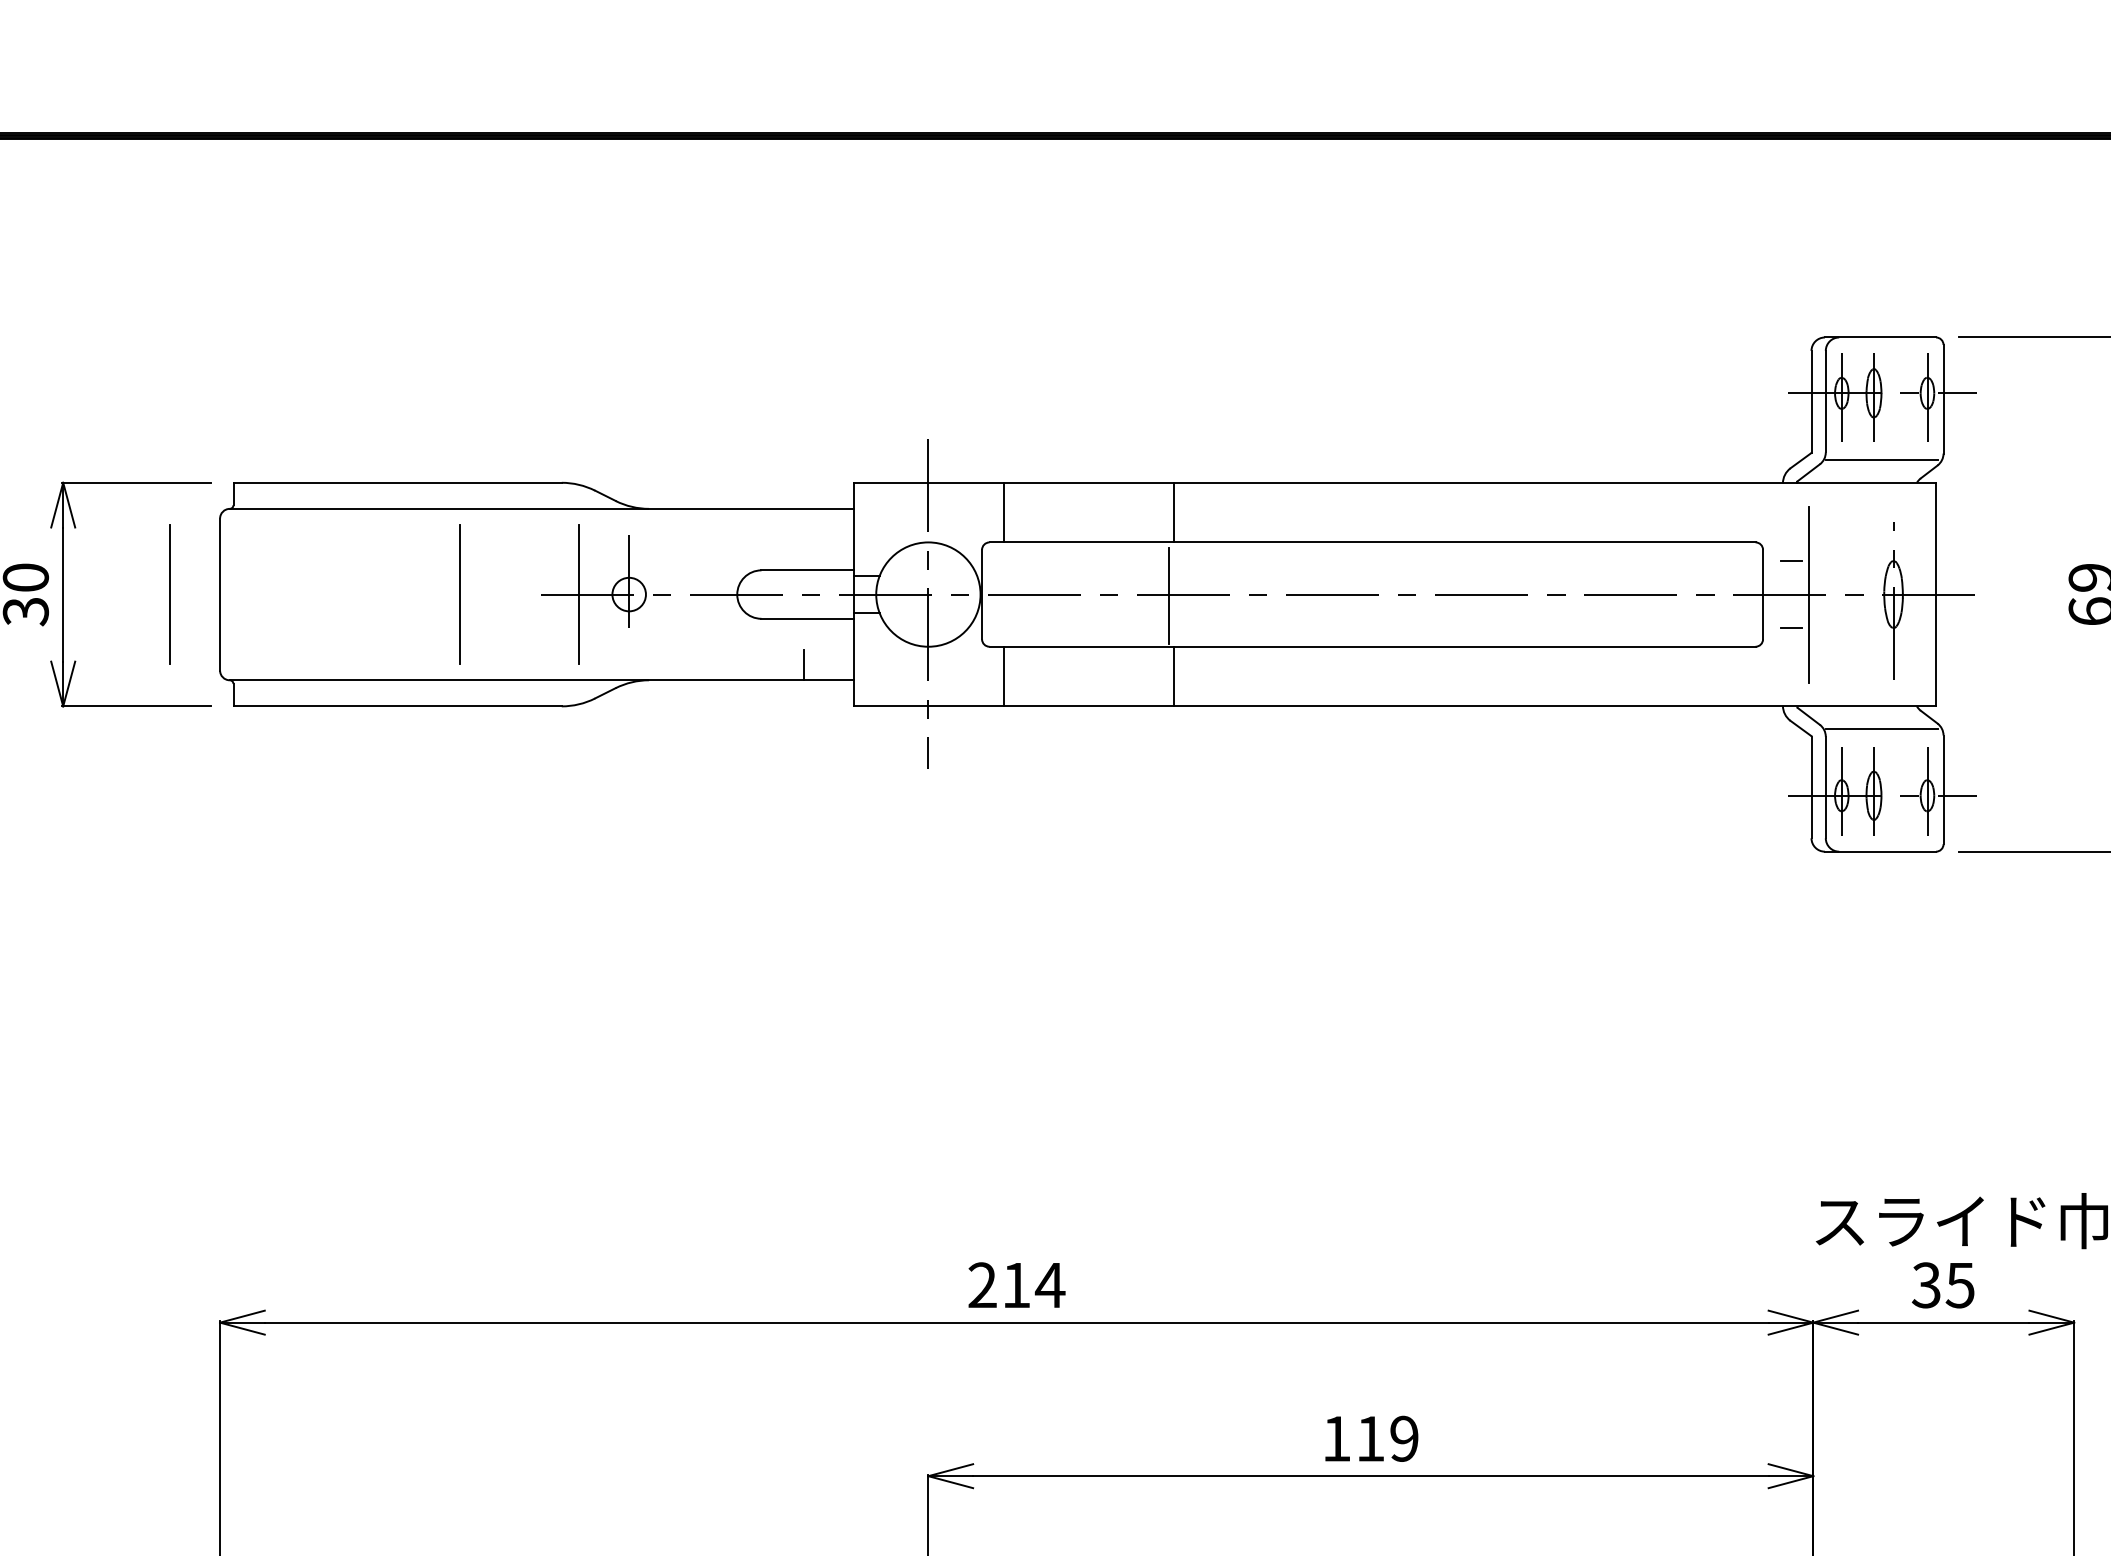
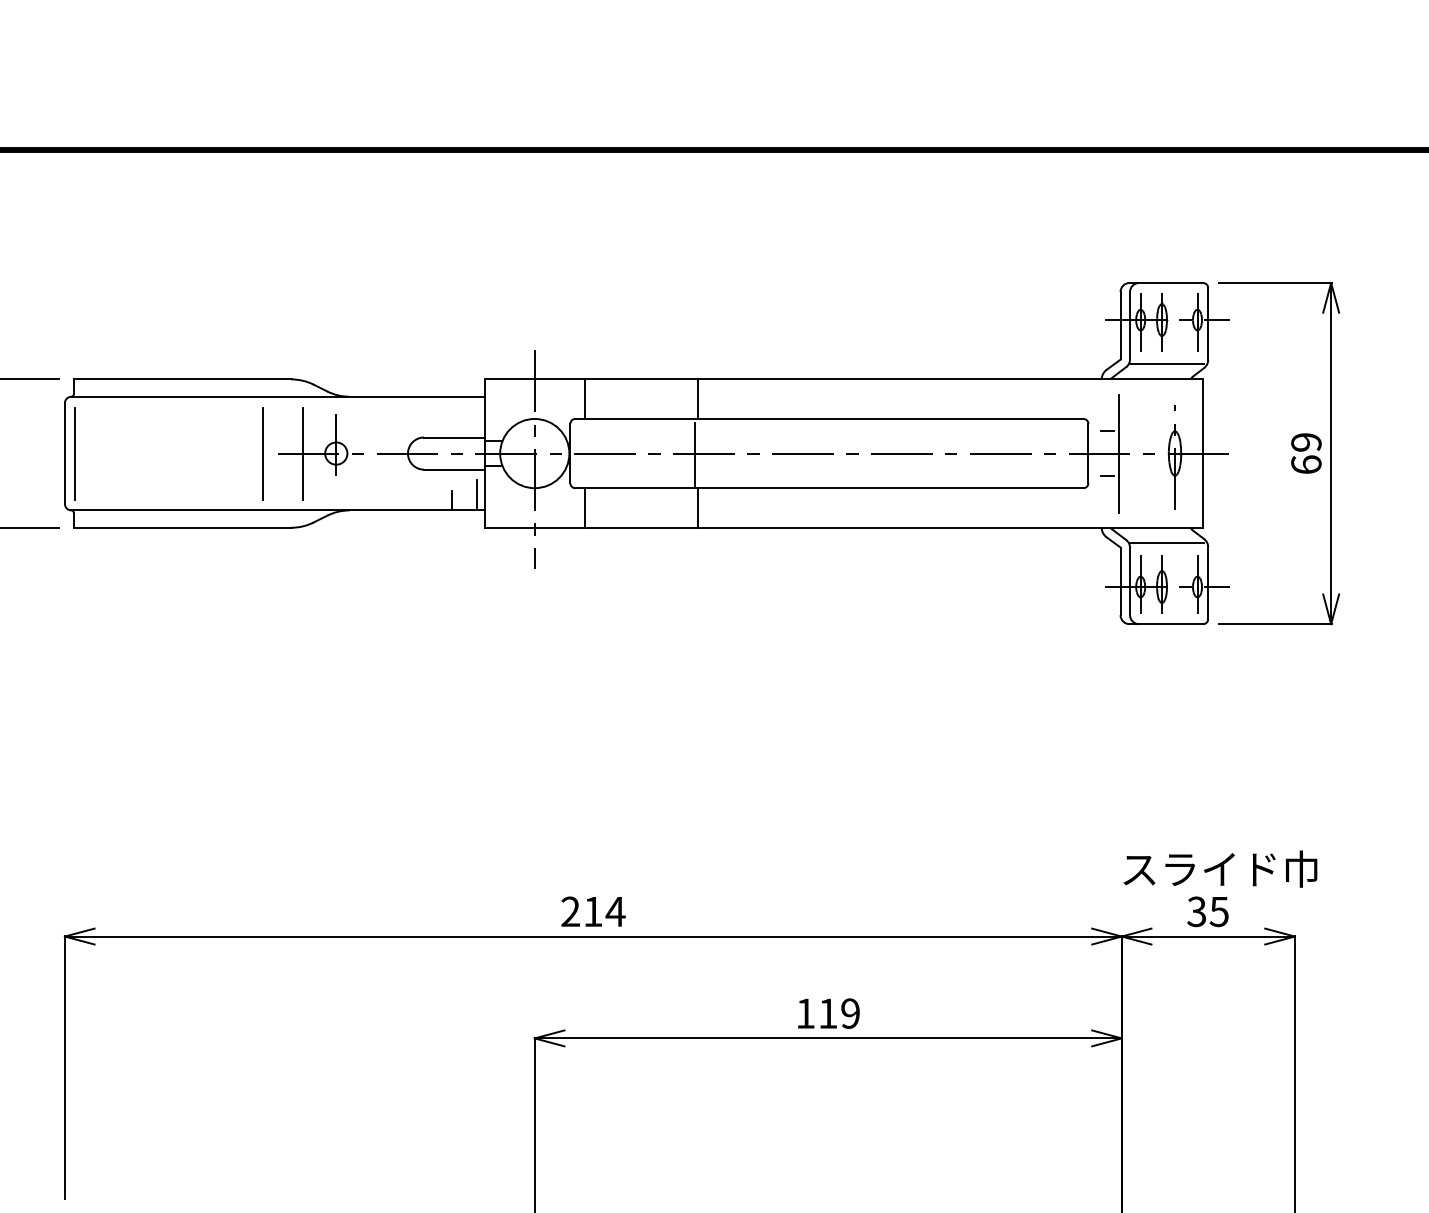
line: (169, 594) -> (74, 453), moved
line: (459, 594) -> (262, 453), moved
line: (842, 656) -> (477, 494), added

